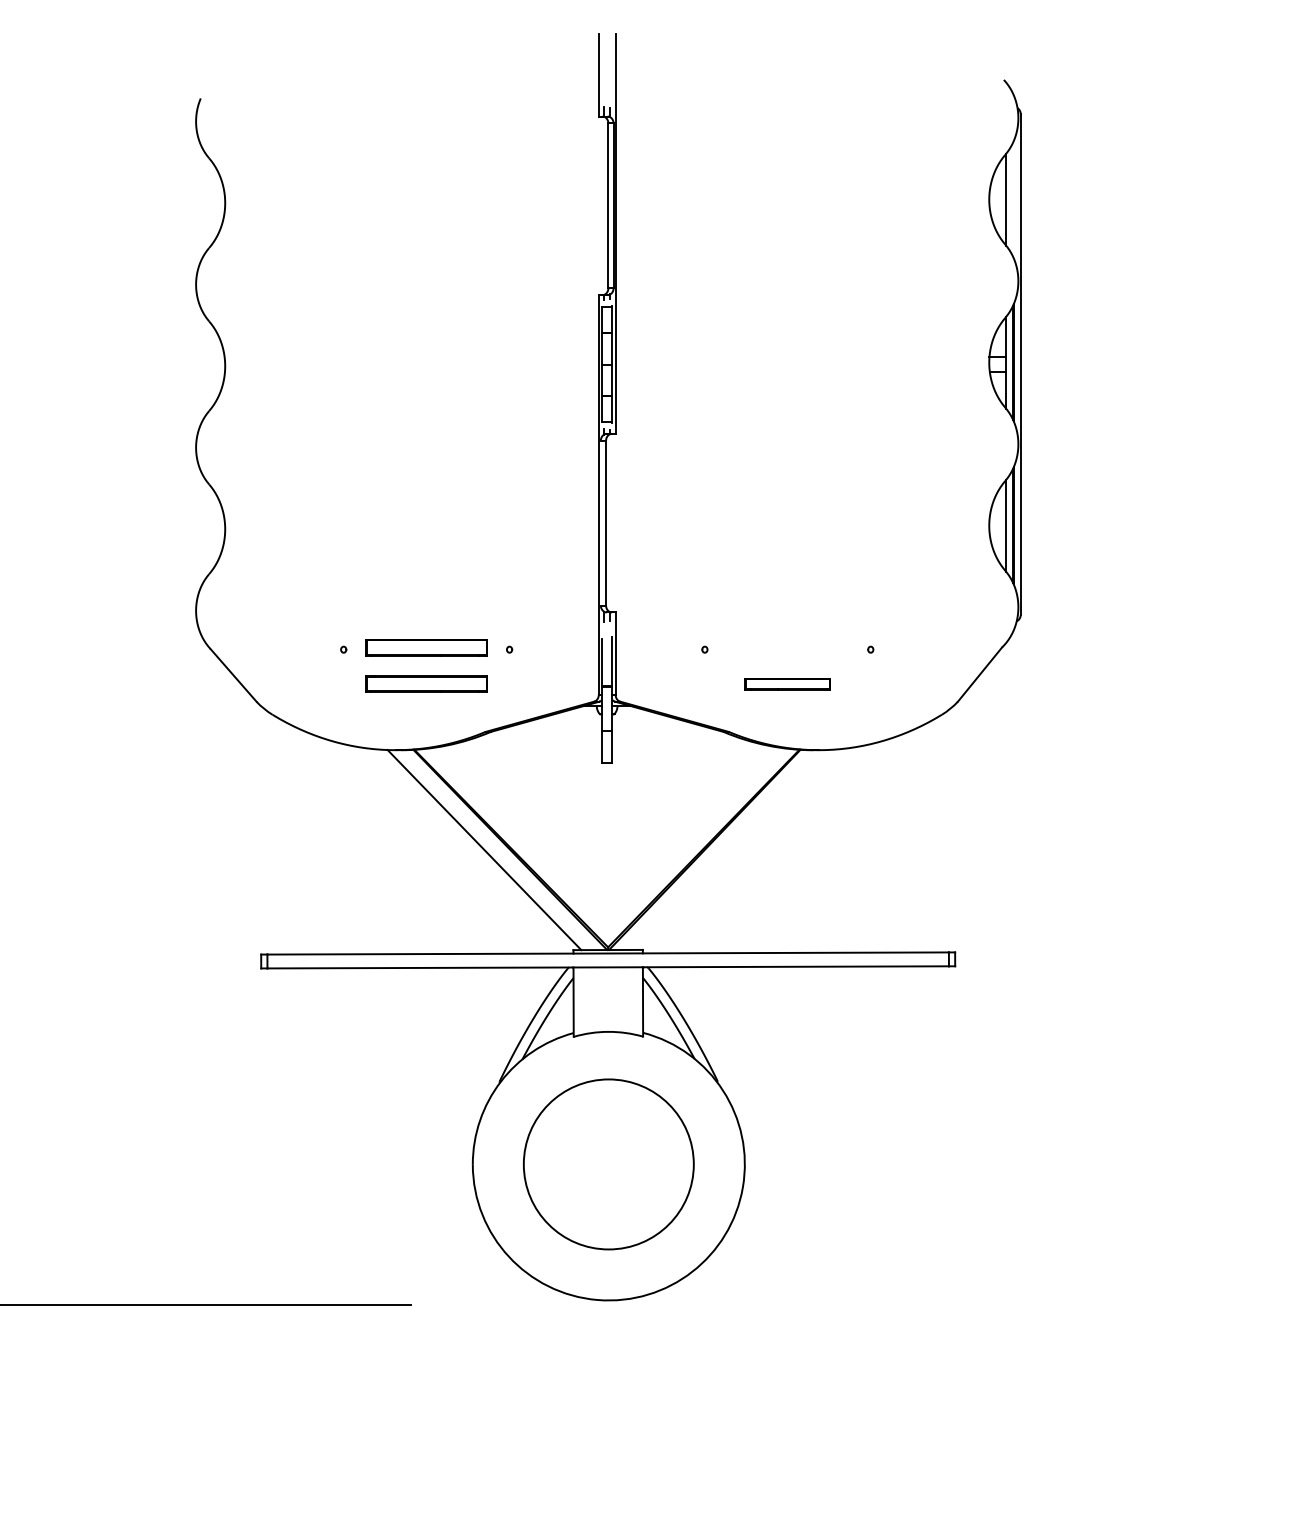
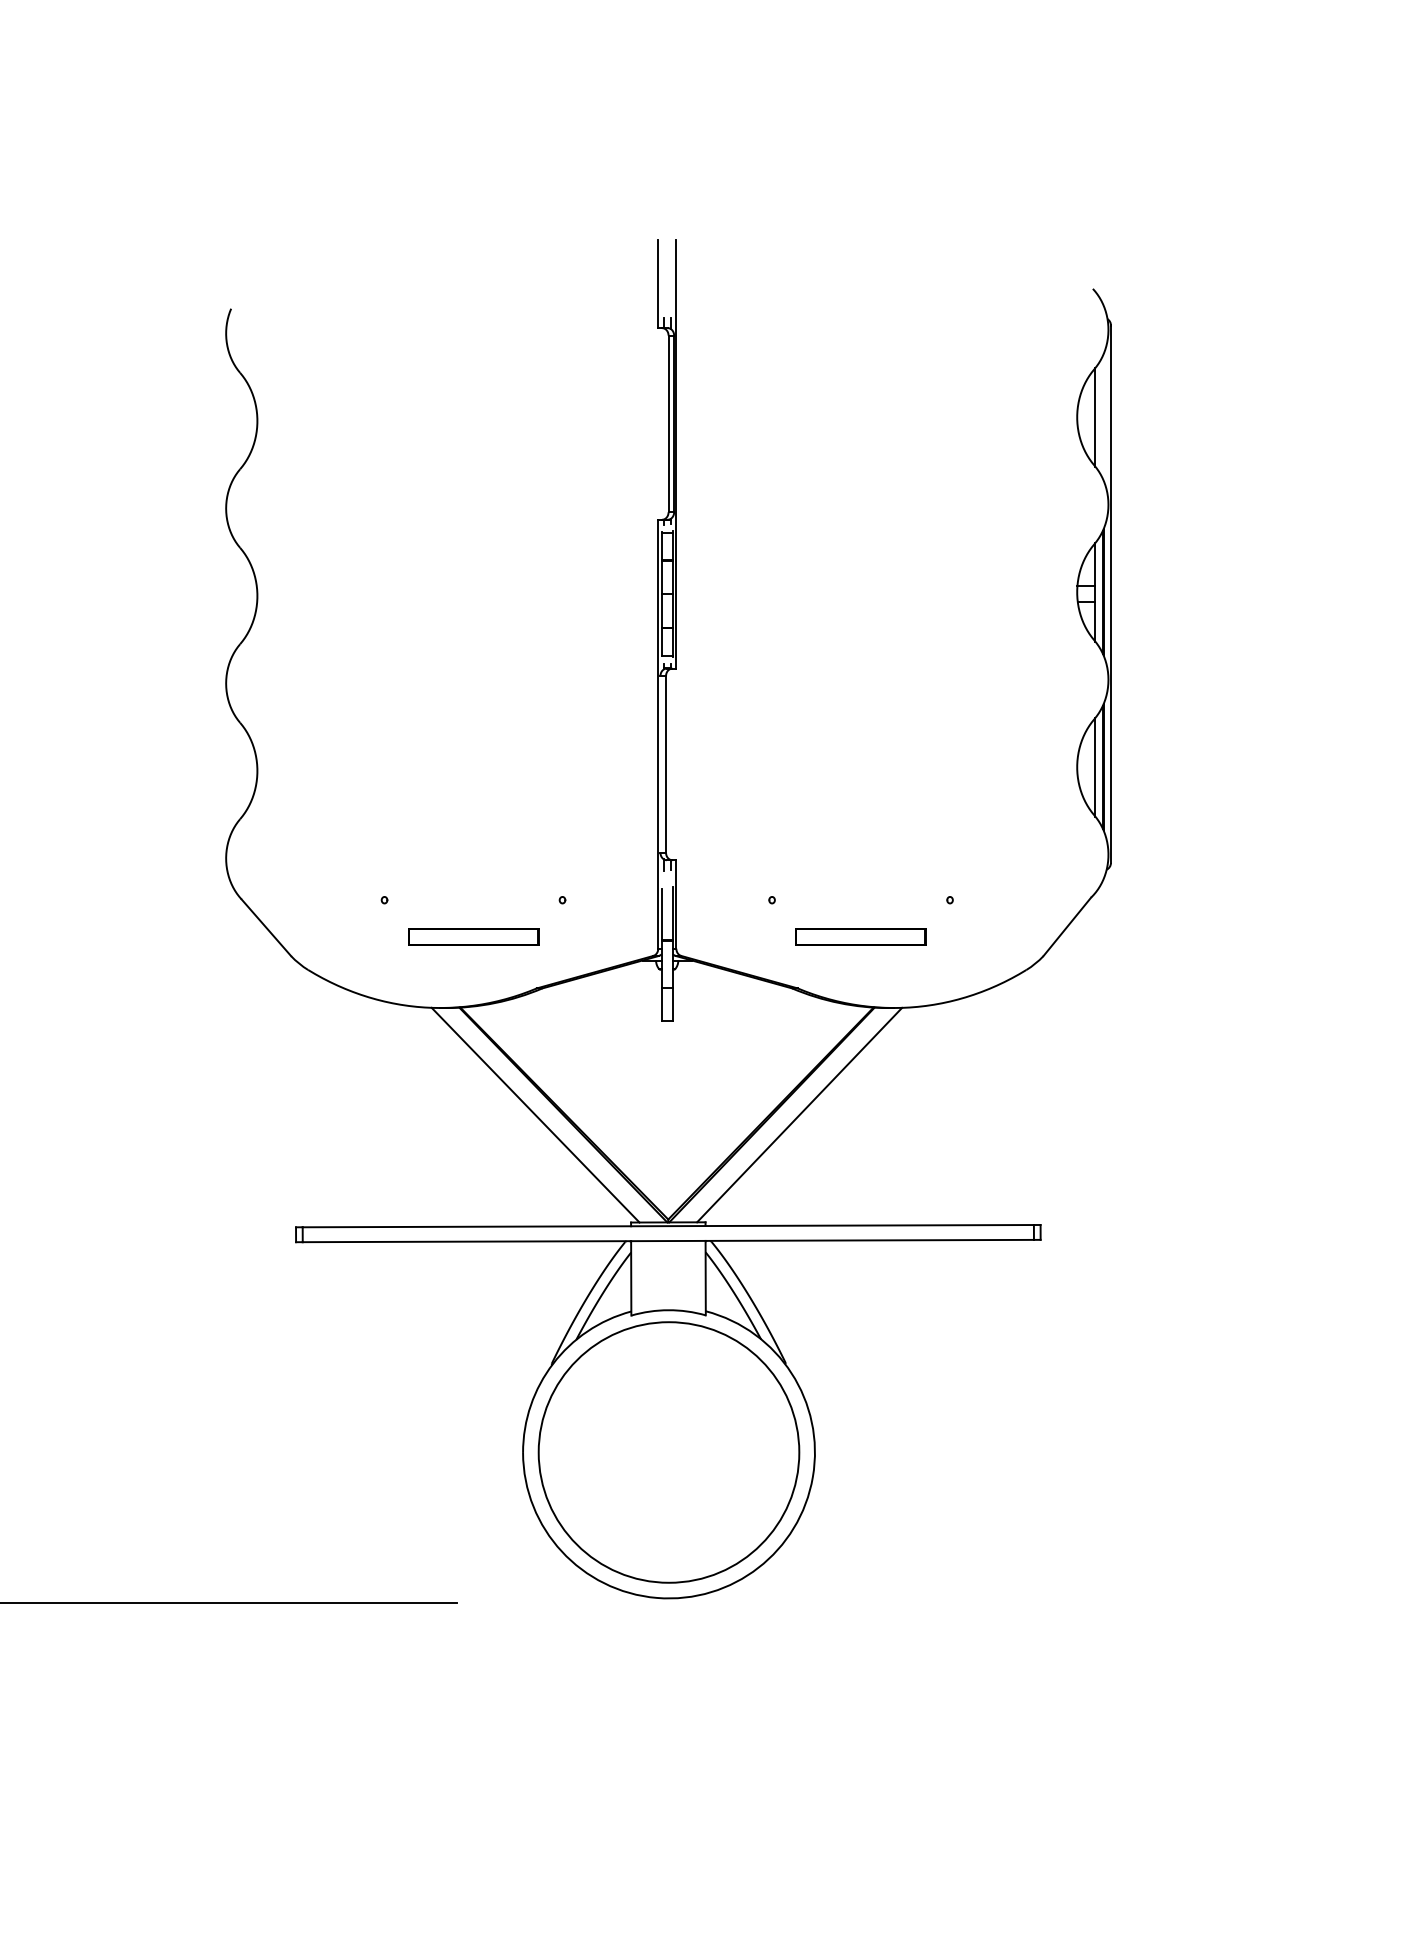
part: (426, 647) -> (473, 897), removed
part: (787, 683) -> (860, 936), size x1.43
line: (730, 849) -> (799, 1114), added
circle: (608, 1164) -> (668, 1452), size x1.43

